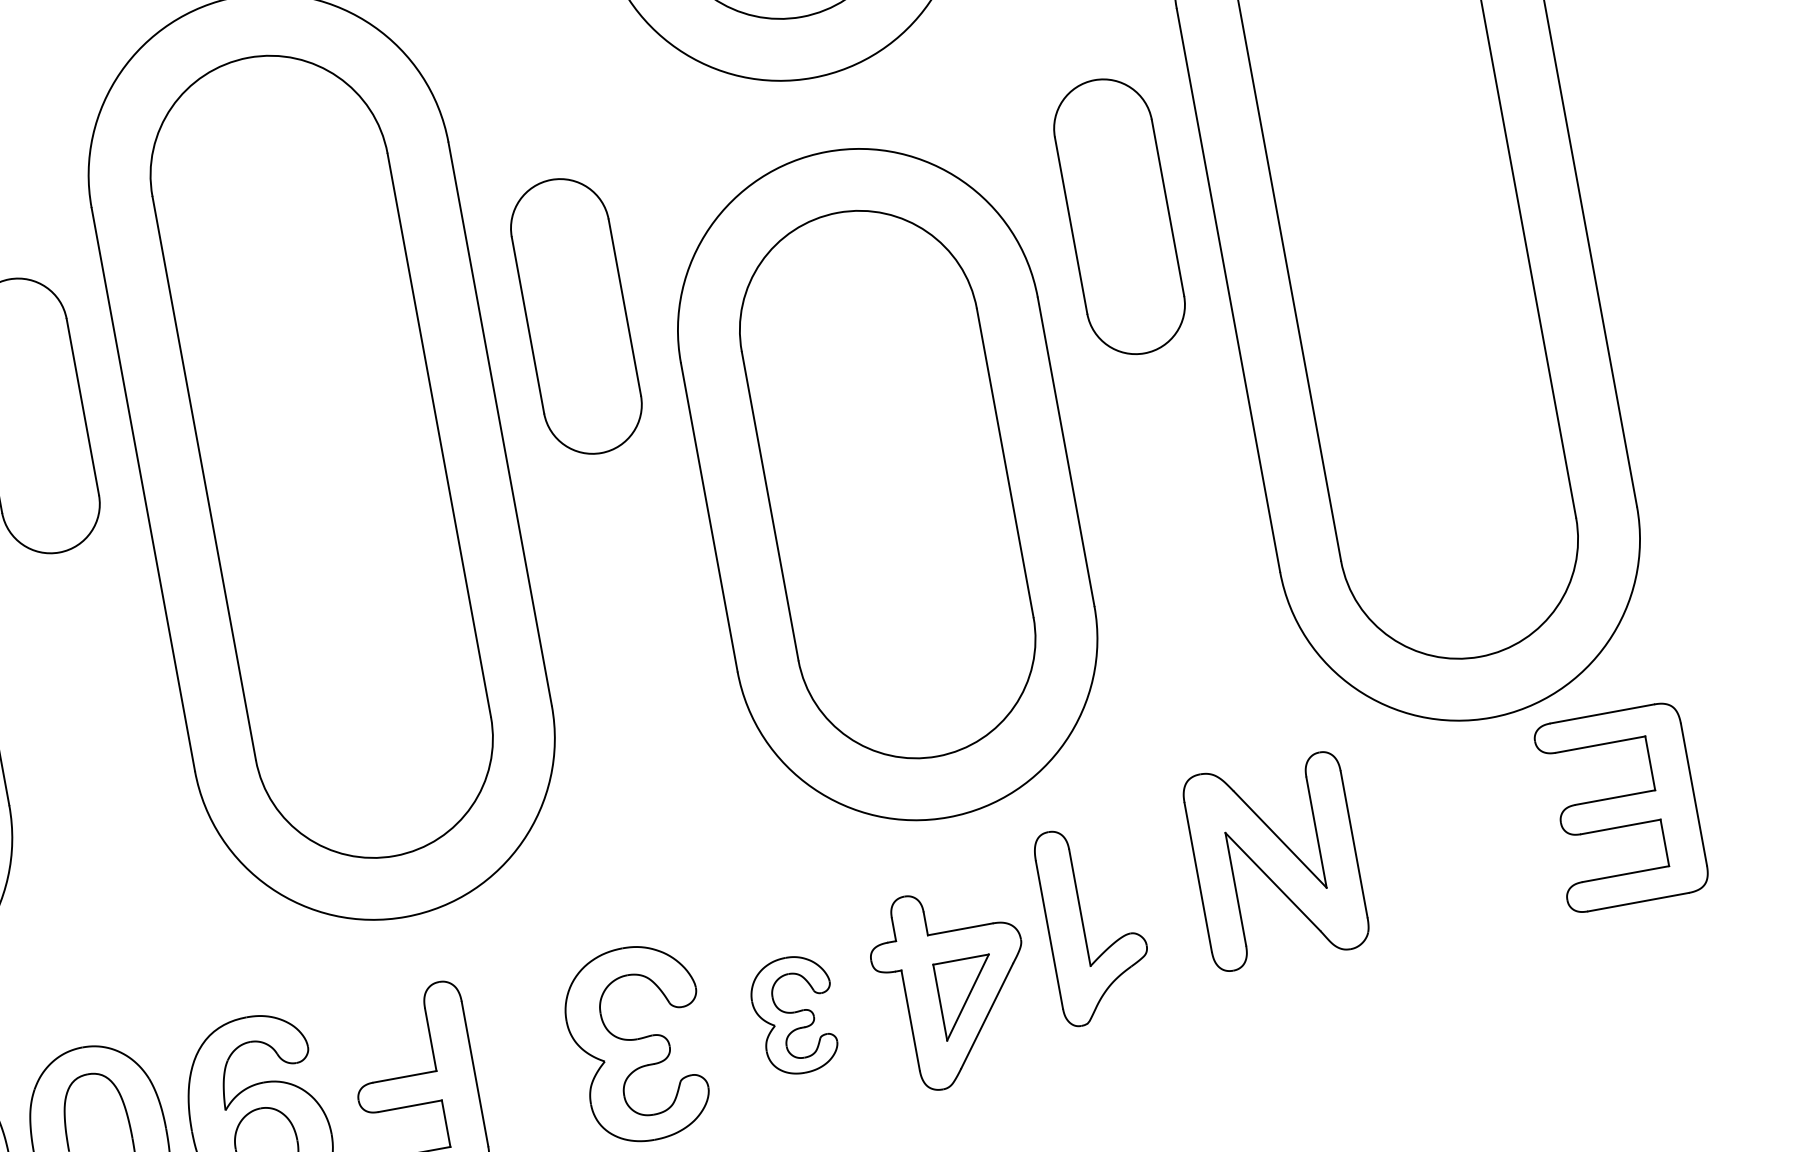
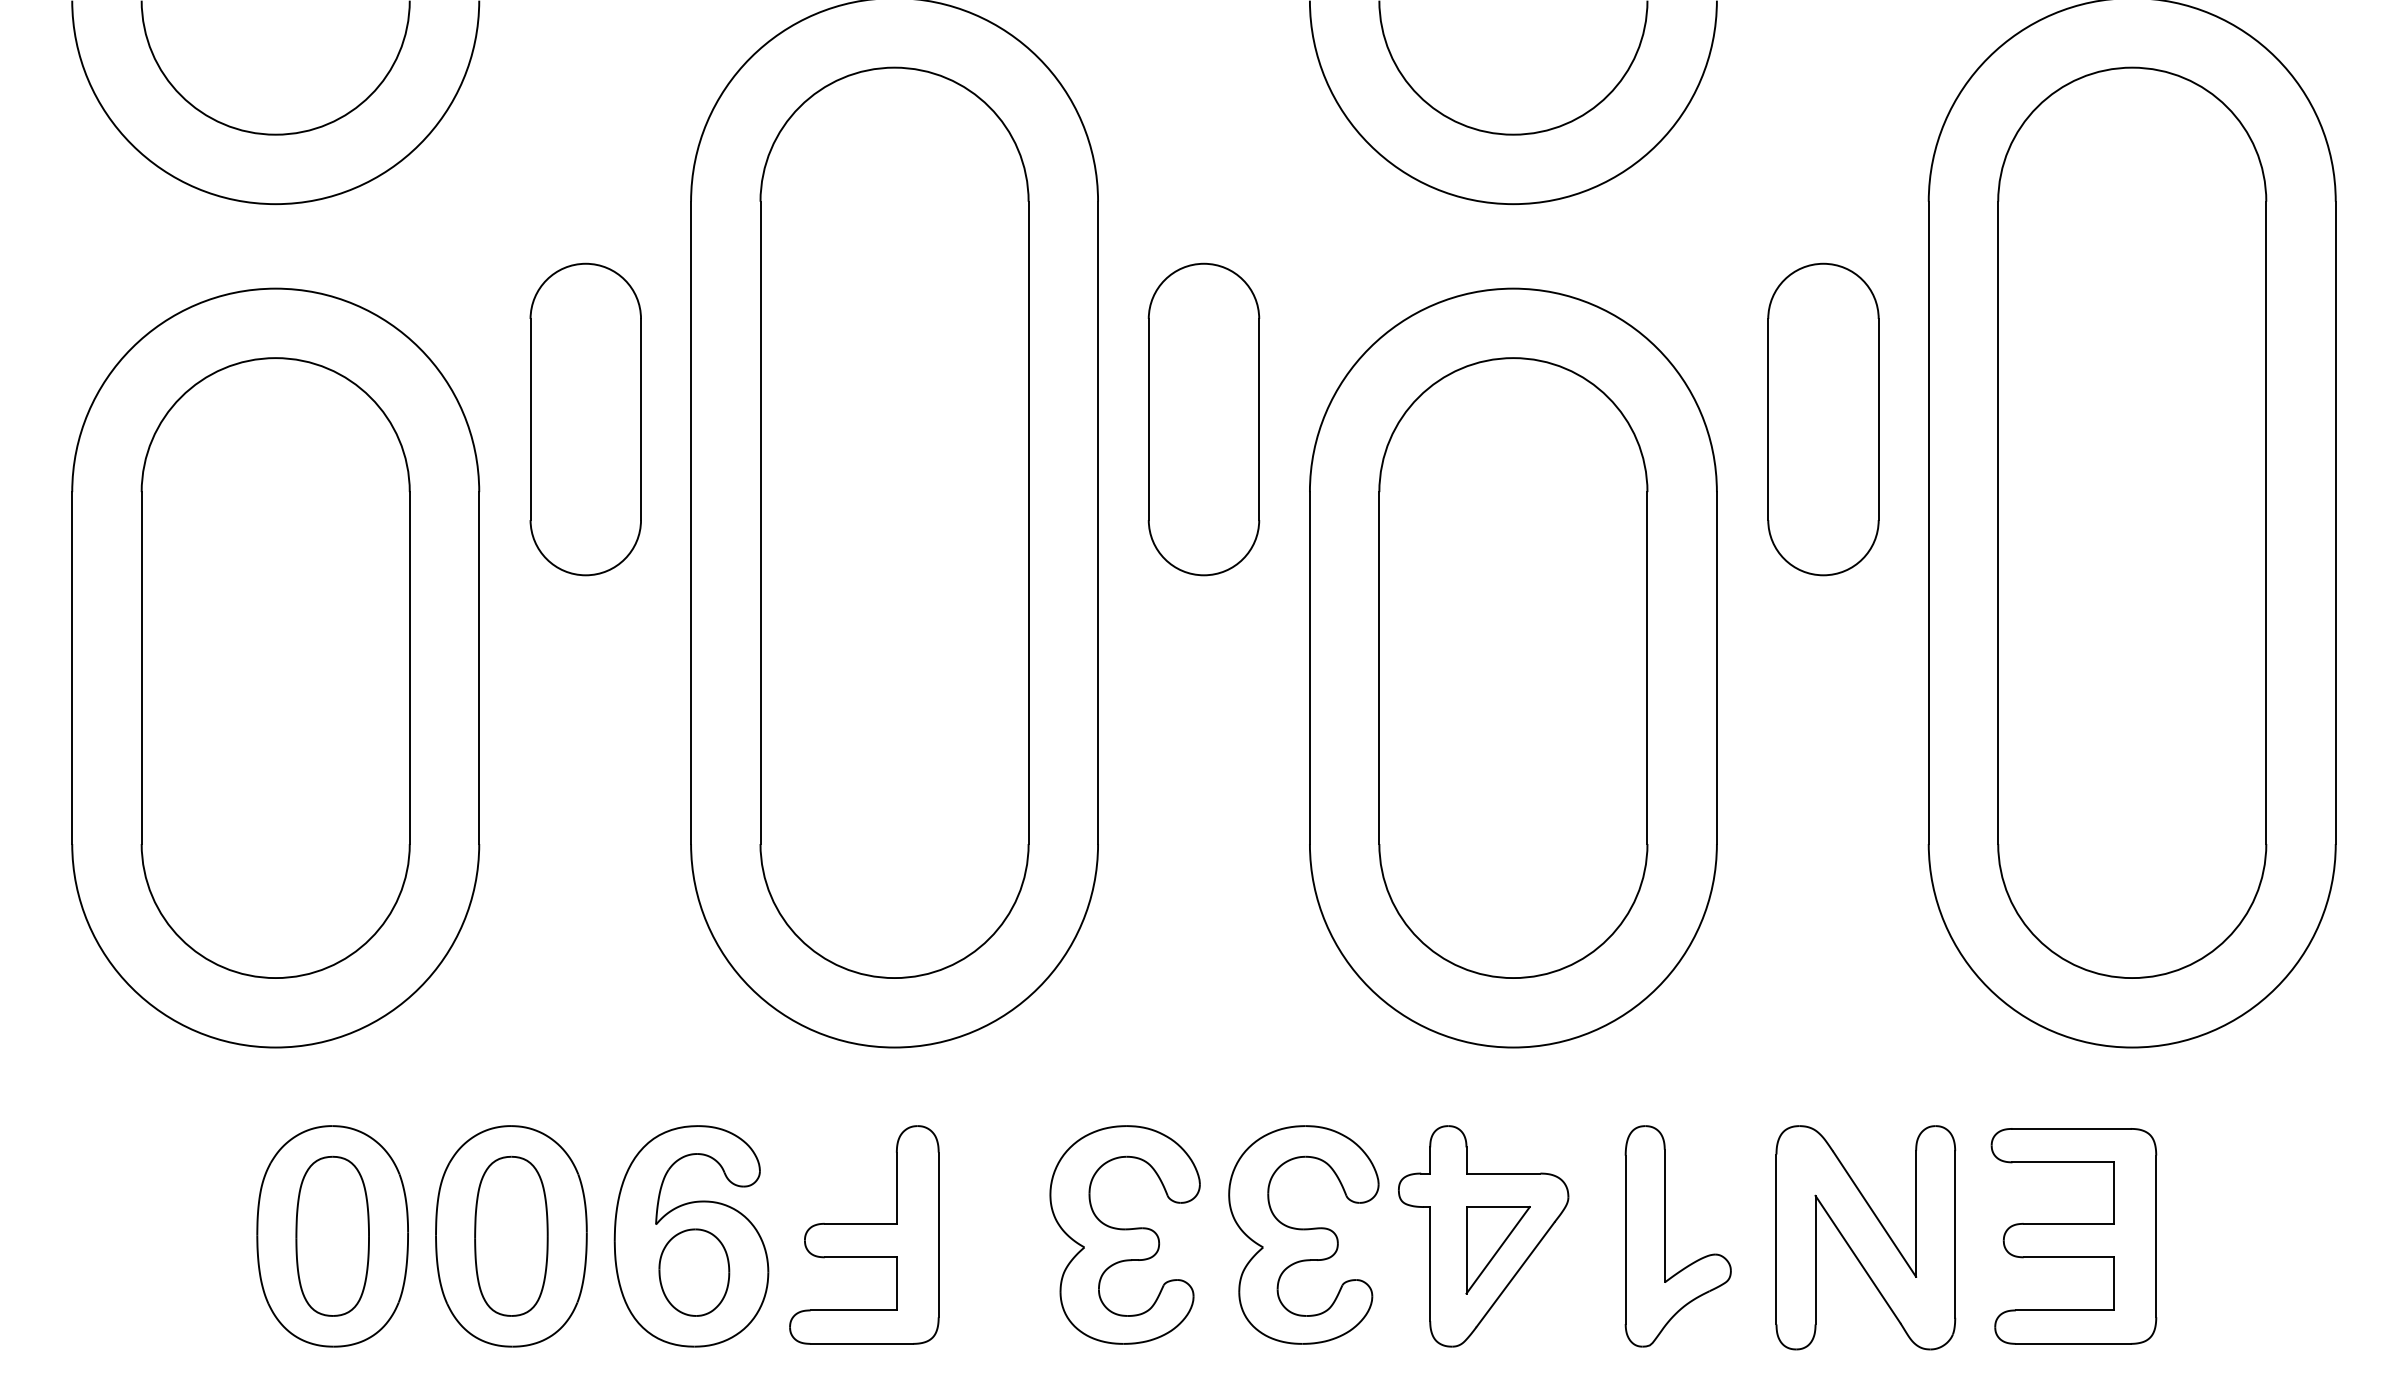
part: (1621, 807) -> (2073, 1236), moved
part: (1275, 861) -> (1865, 1237), moved
part: (1083, 925) -> (1665, 1236), moved
part: (794, 1014) -> (1303, 1234), size x1.67

